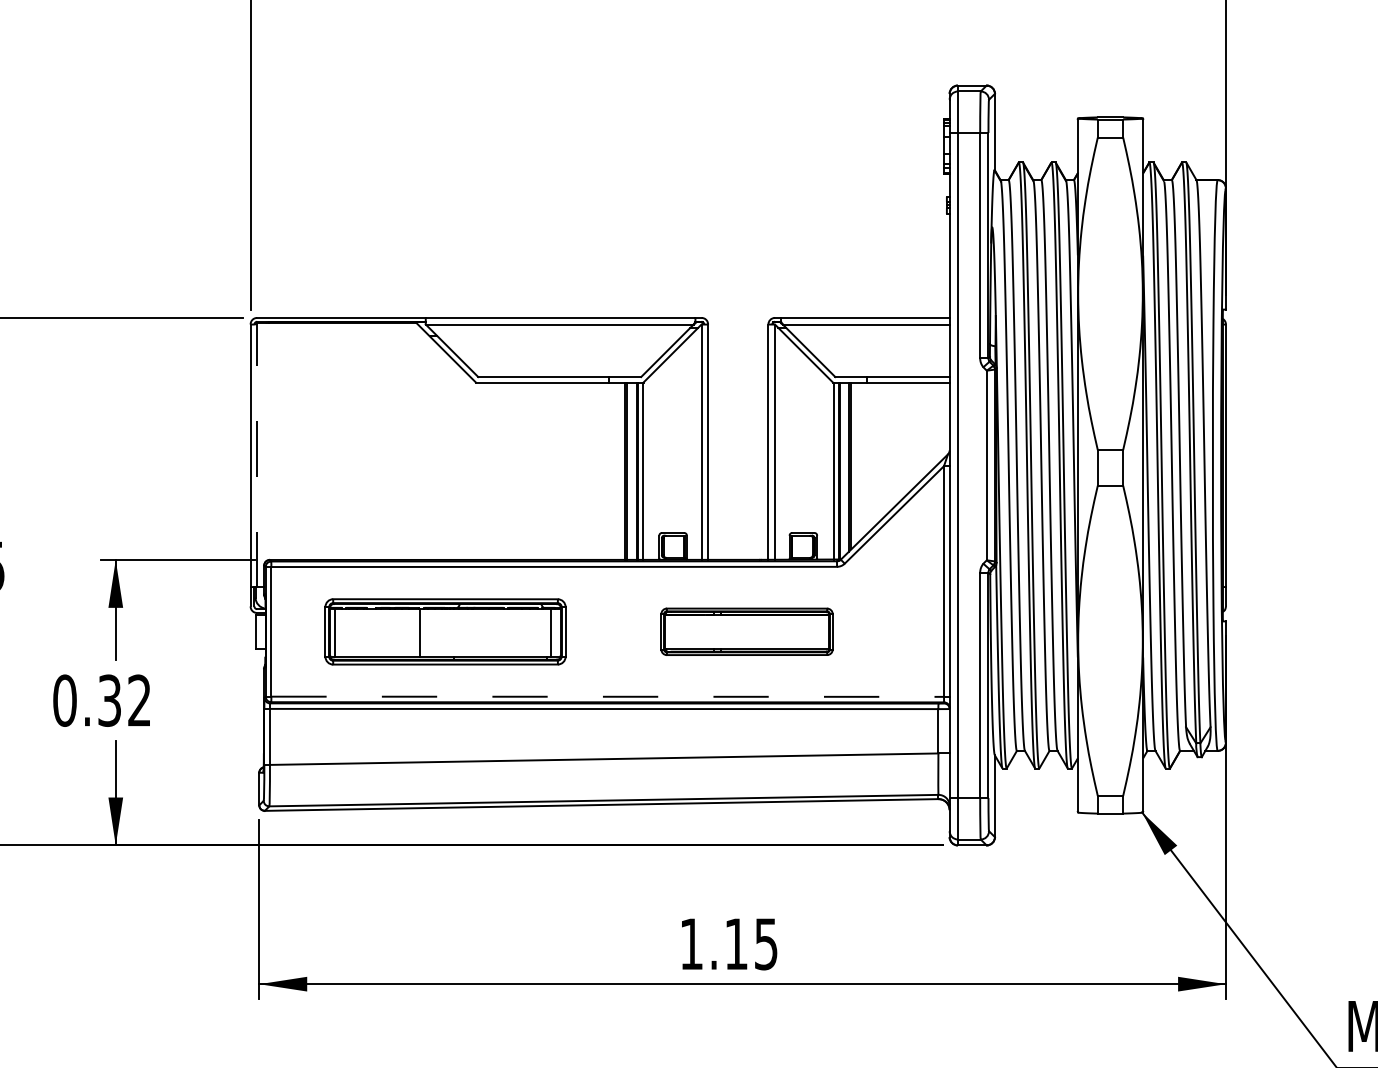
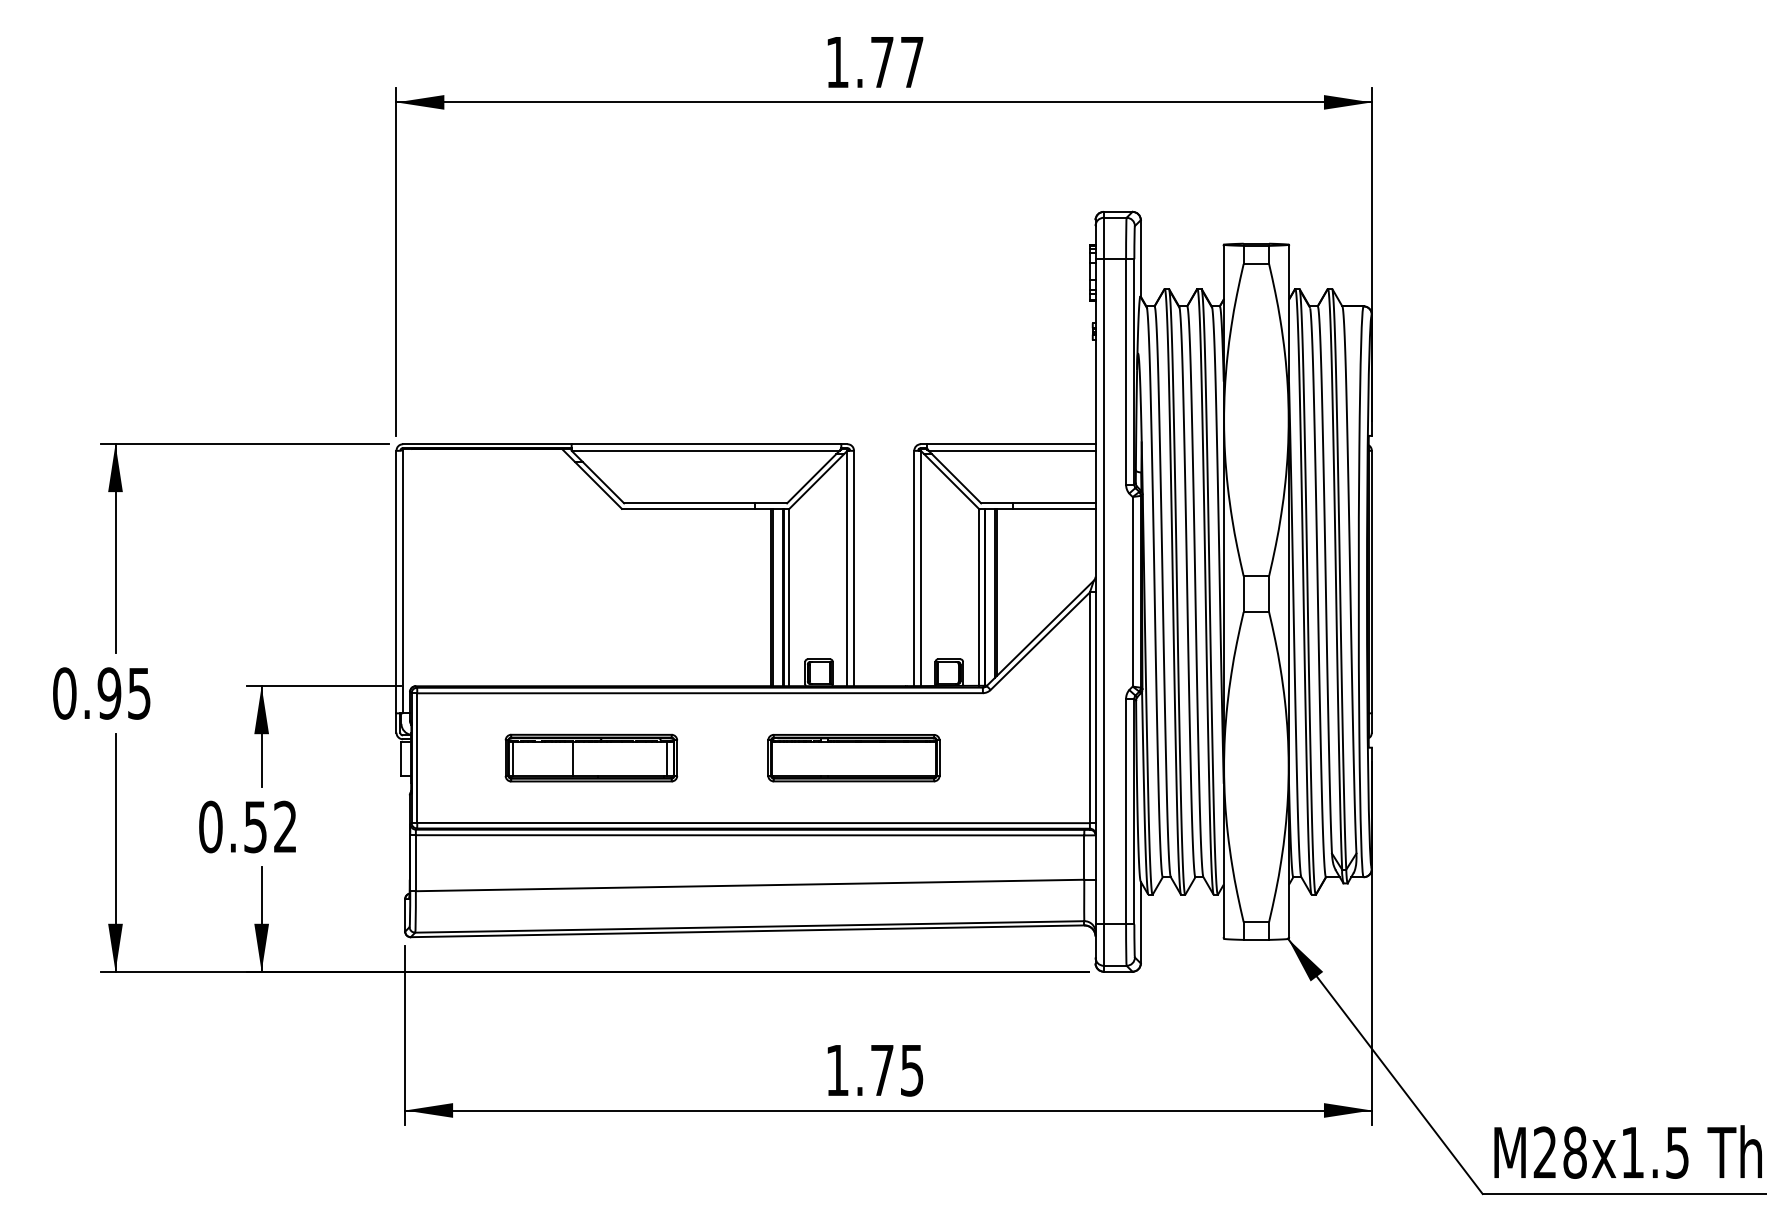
line: (257, 454) -> (403, 580), dashed -> solid
part: (445, 631) -> (591, 757), size x0.71
part: (746, 632) -> (853, 758), moved
line: (608, 697) -> (754, 823), dashed -> solid
text: (109, 700) -> (255, 826), 0.32 -> 0.52
text: (736, 944) -> (882, 1070), 1.15 -> 1.75

